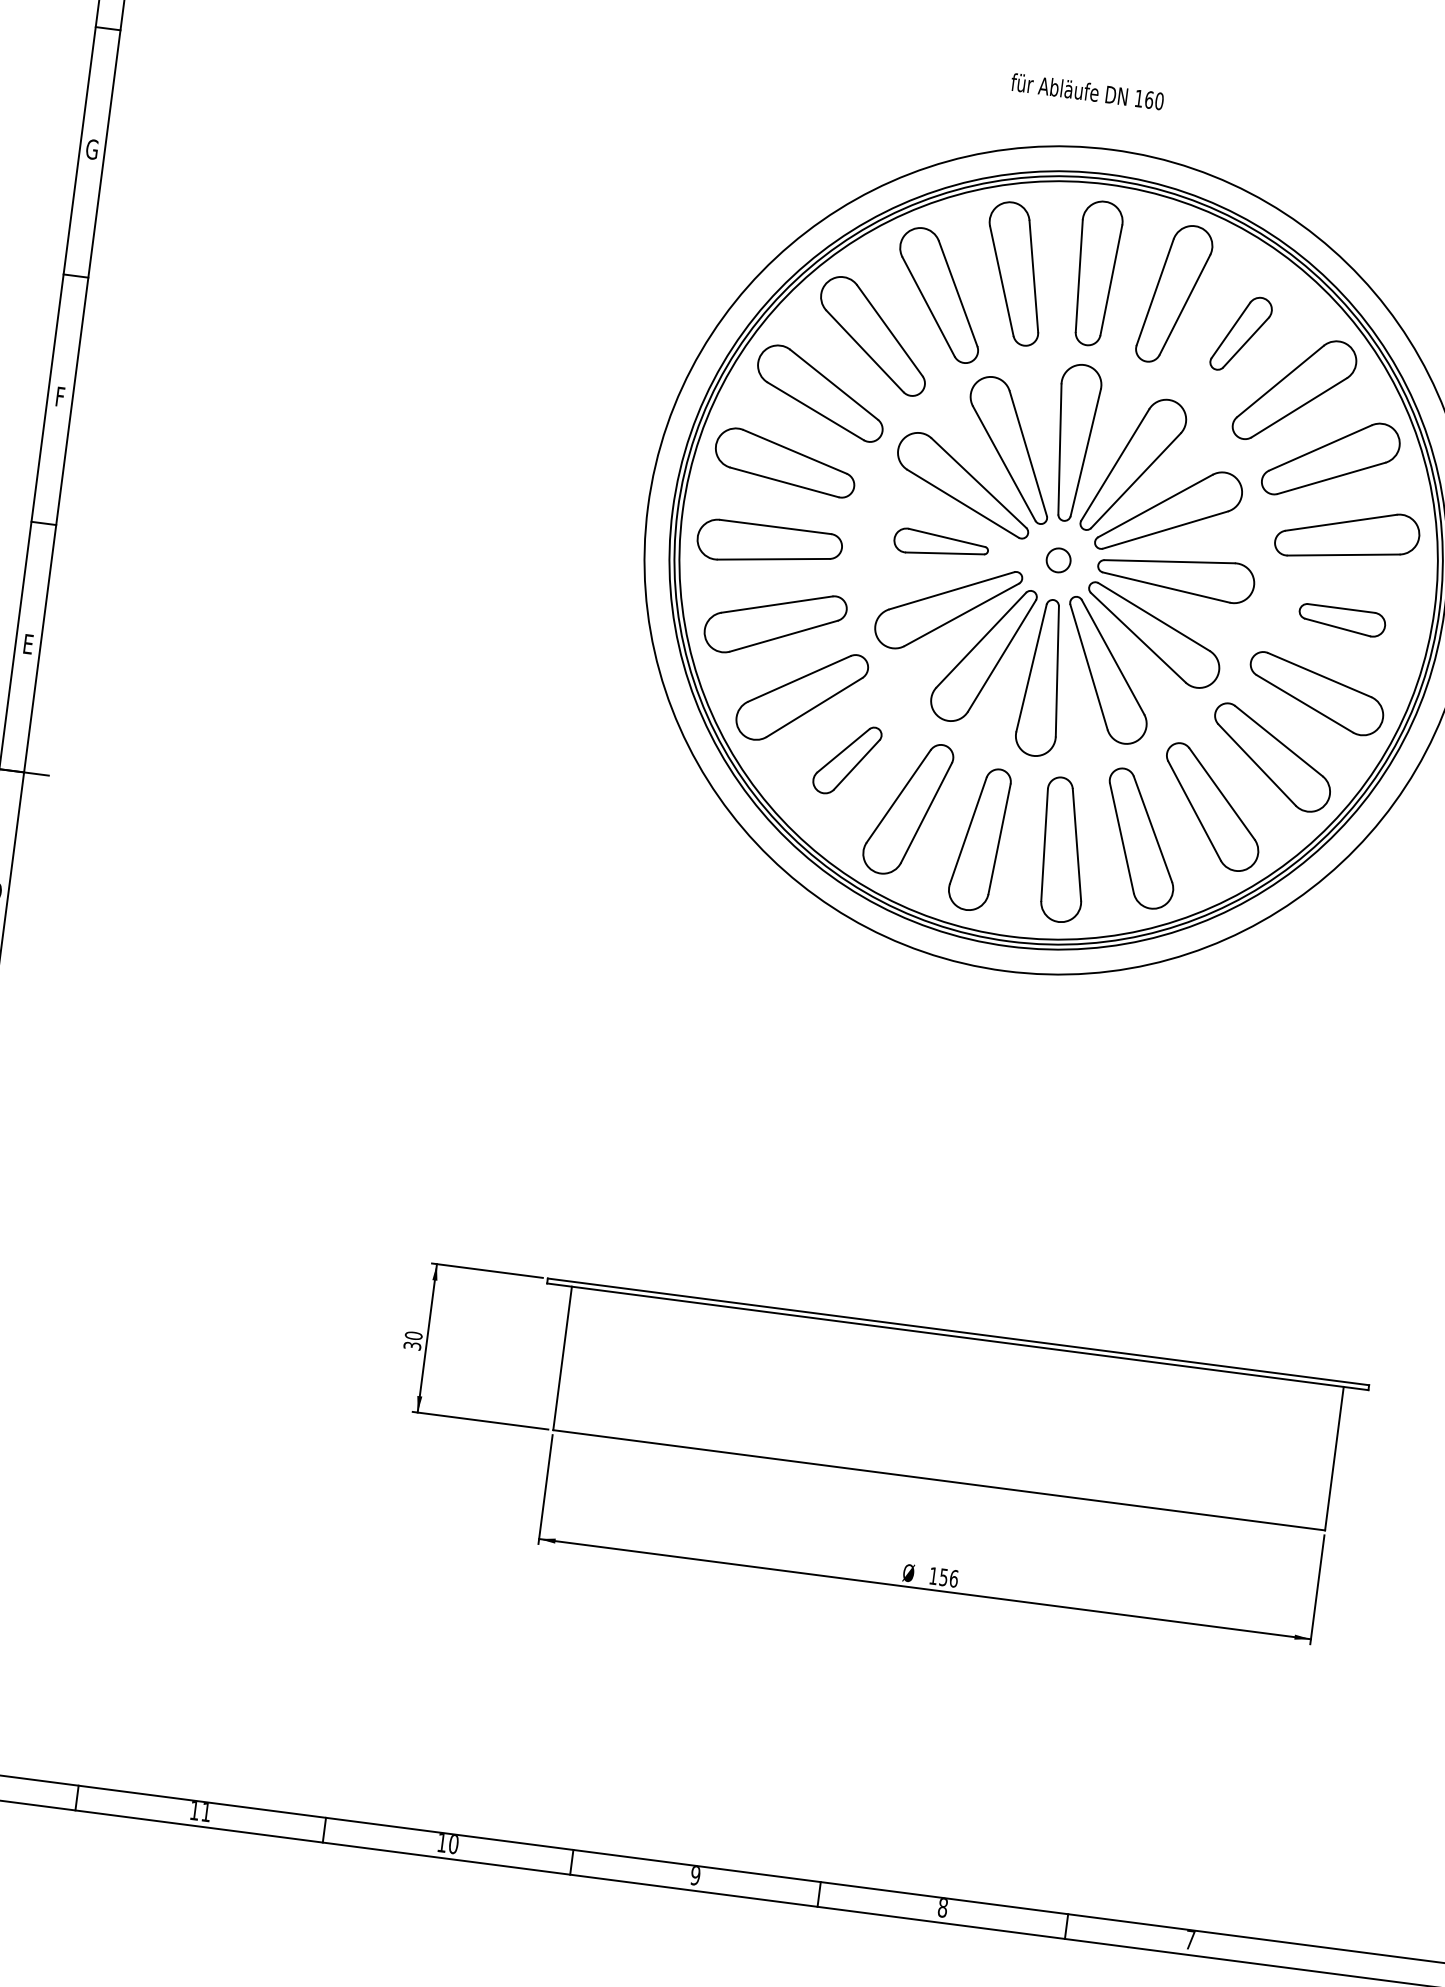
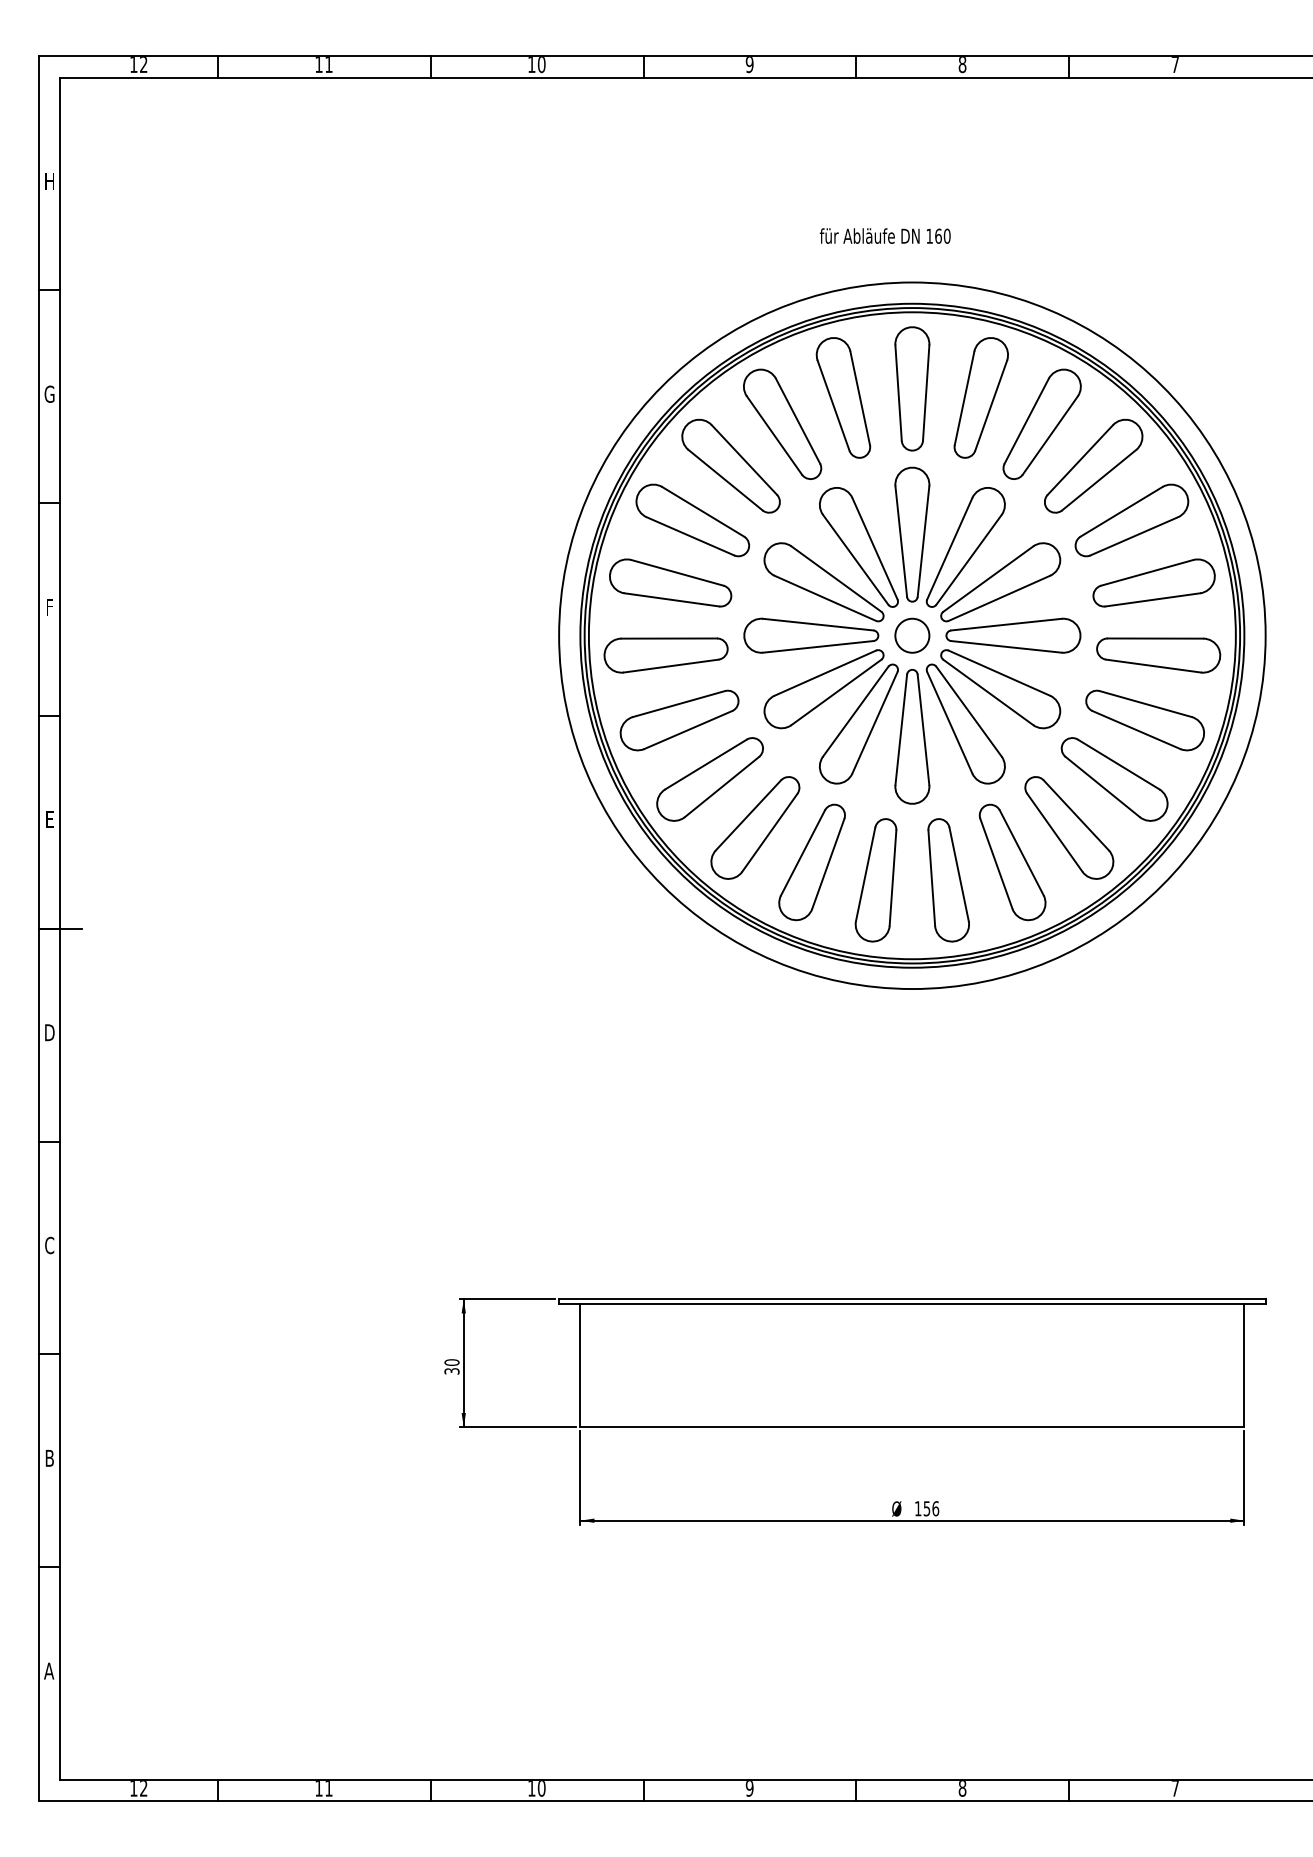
part: (1240, 333) -> (1041, 423), size x1.67
part: (941, 544) -> (811, 635), size x1.67
circle: (1058, 560) -> (912, 635), size x1.67
part: (1341, 620) -> (1158, 655), size x1.67
part: (847, 759) -> (755, 827), size x1.67

